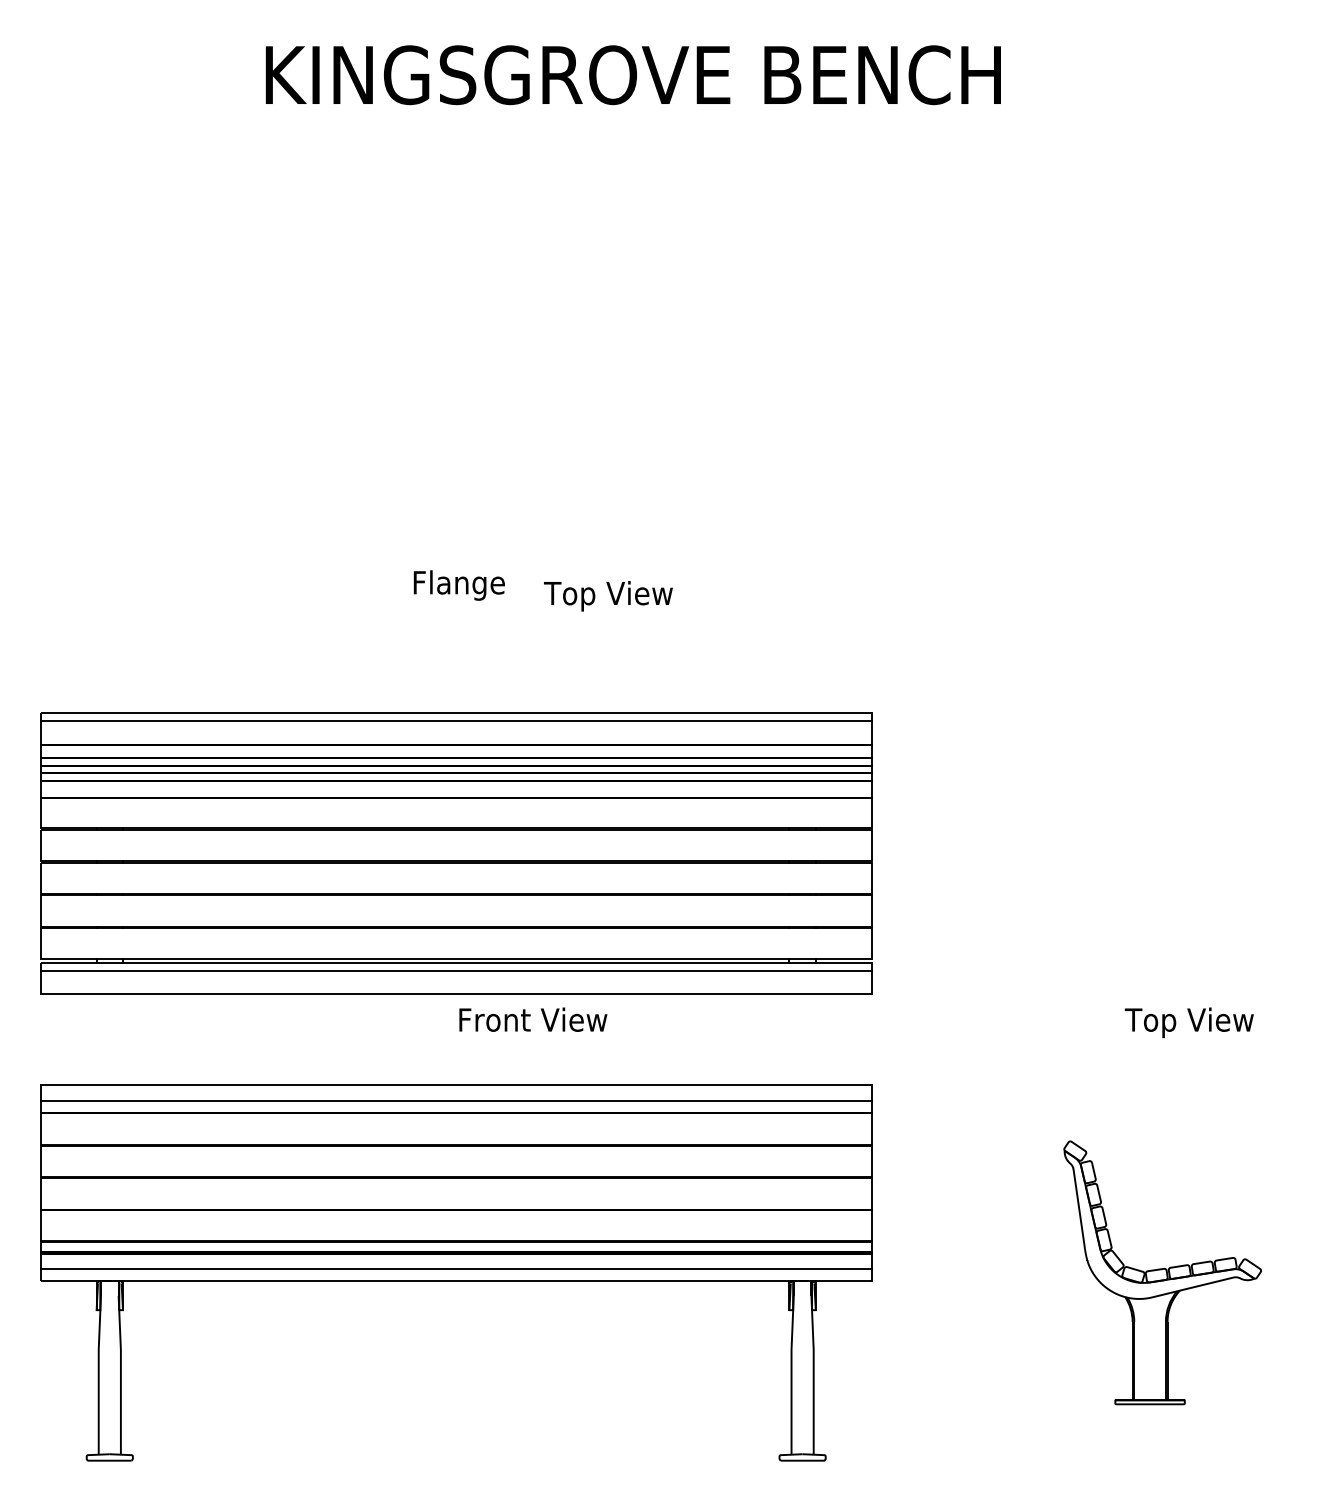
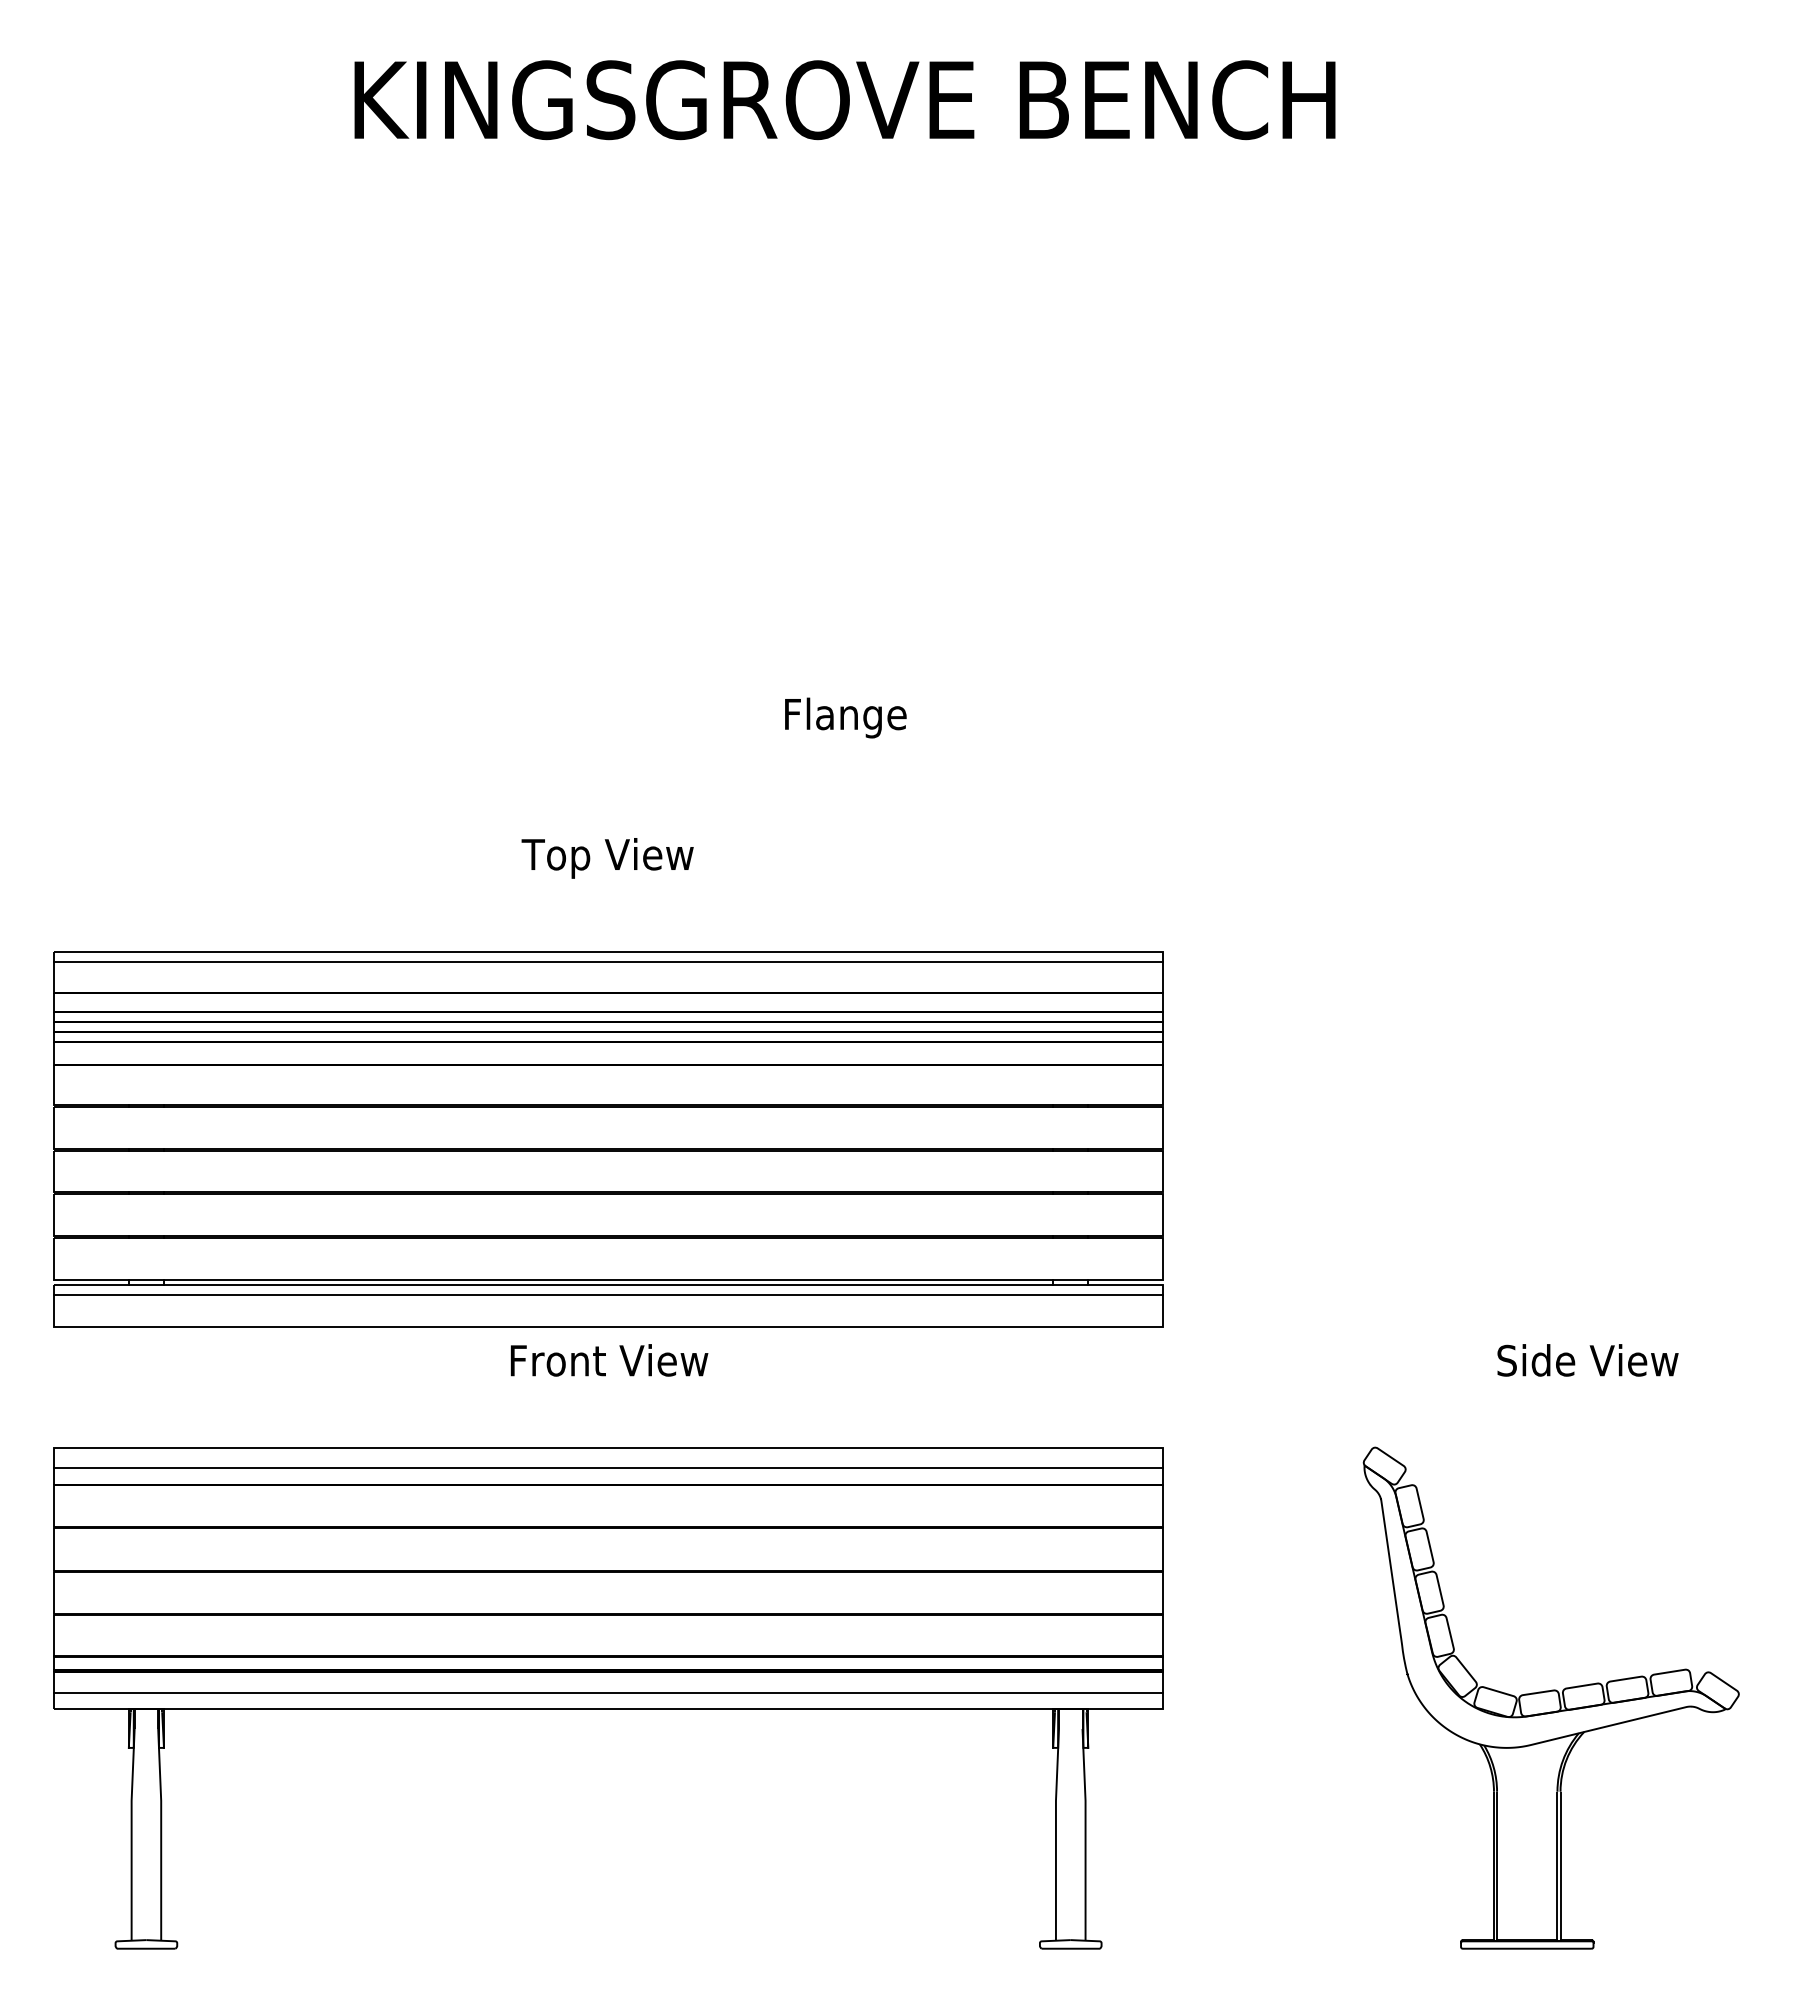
text: (459, 585) -> (845, 717), moved
text: (608, 596) -> (607, 858), moved
text: (533, 1019) -> (609, 1360), moved
text: (1189, 1022) -> (1587, 1364), Top View -> Side View
part: (1162, 1272) -> (1550, 1697), size x1.43

